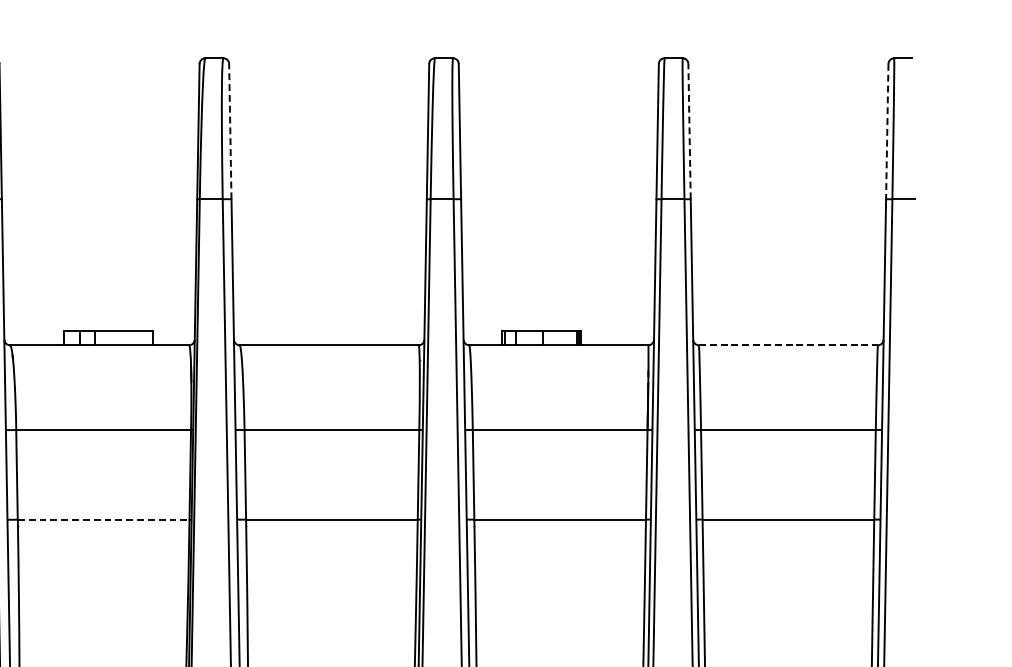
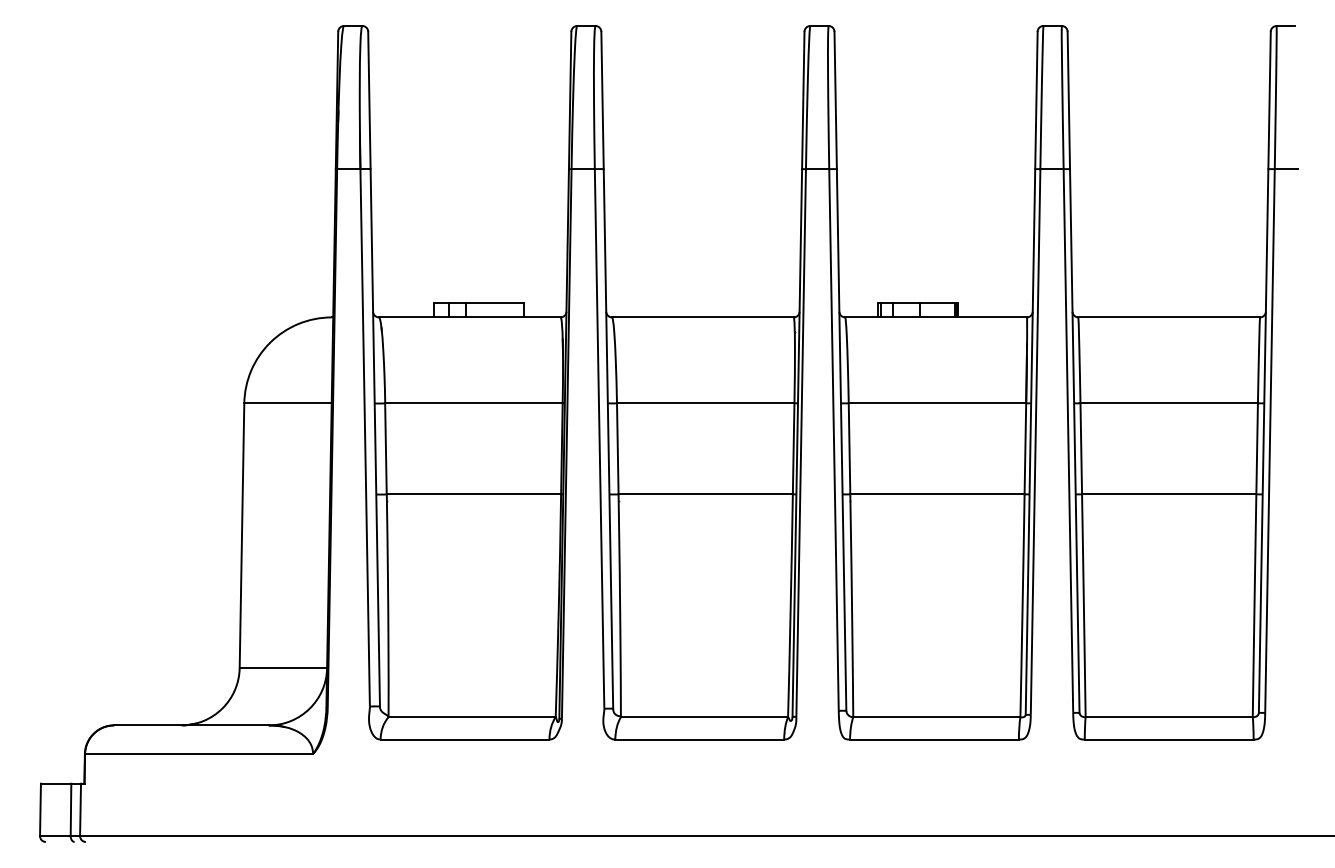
line: (230, 131) -> (602, 100), dashed -> solid
line: (689, 131) -> (1068, 100), dashed -> solid
line: (887, 131) -> (1269, 100), dashed -> solid
line: (788, 345) -> (1169, 317), dashed -> solid
line: (104, 519) -> (474, 494), dashed -> solid

